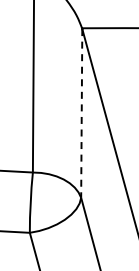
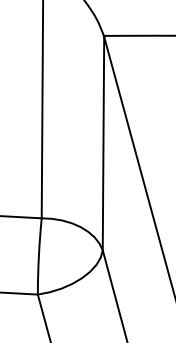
line: (81, 114) -> (103, 144), dashed -> solid

